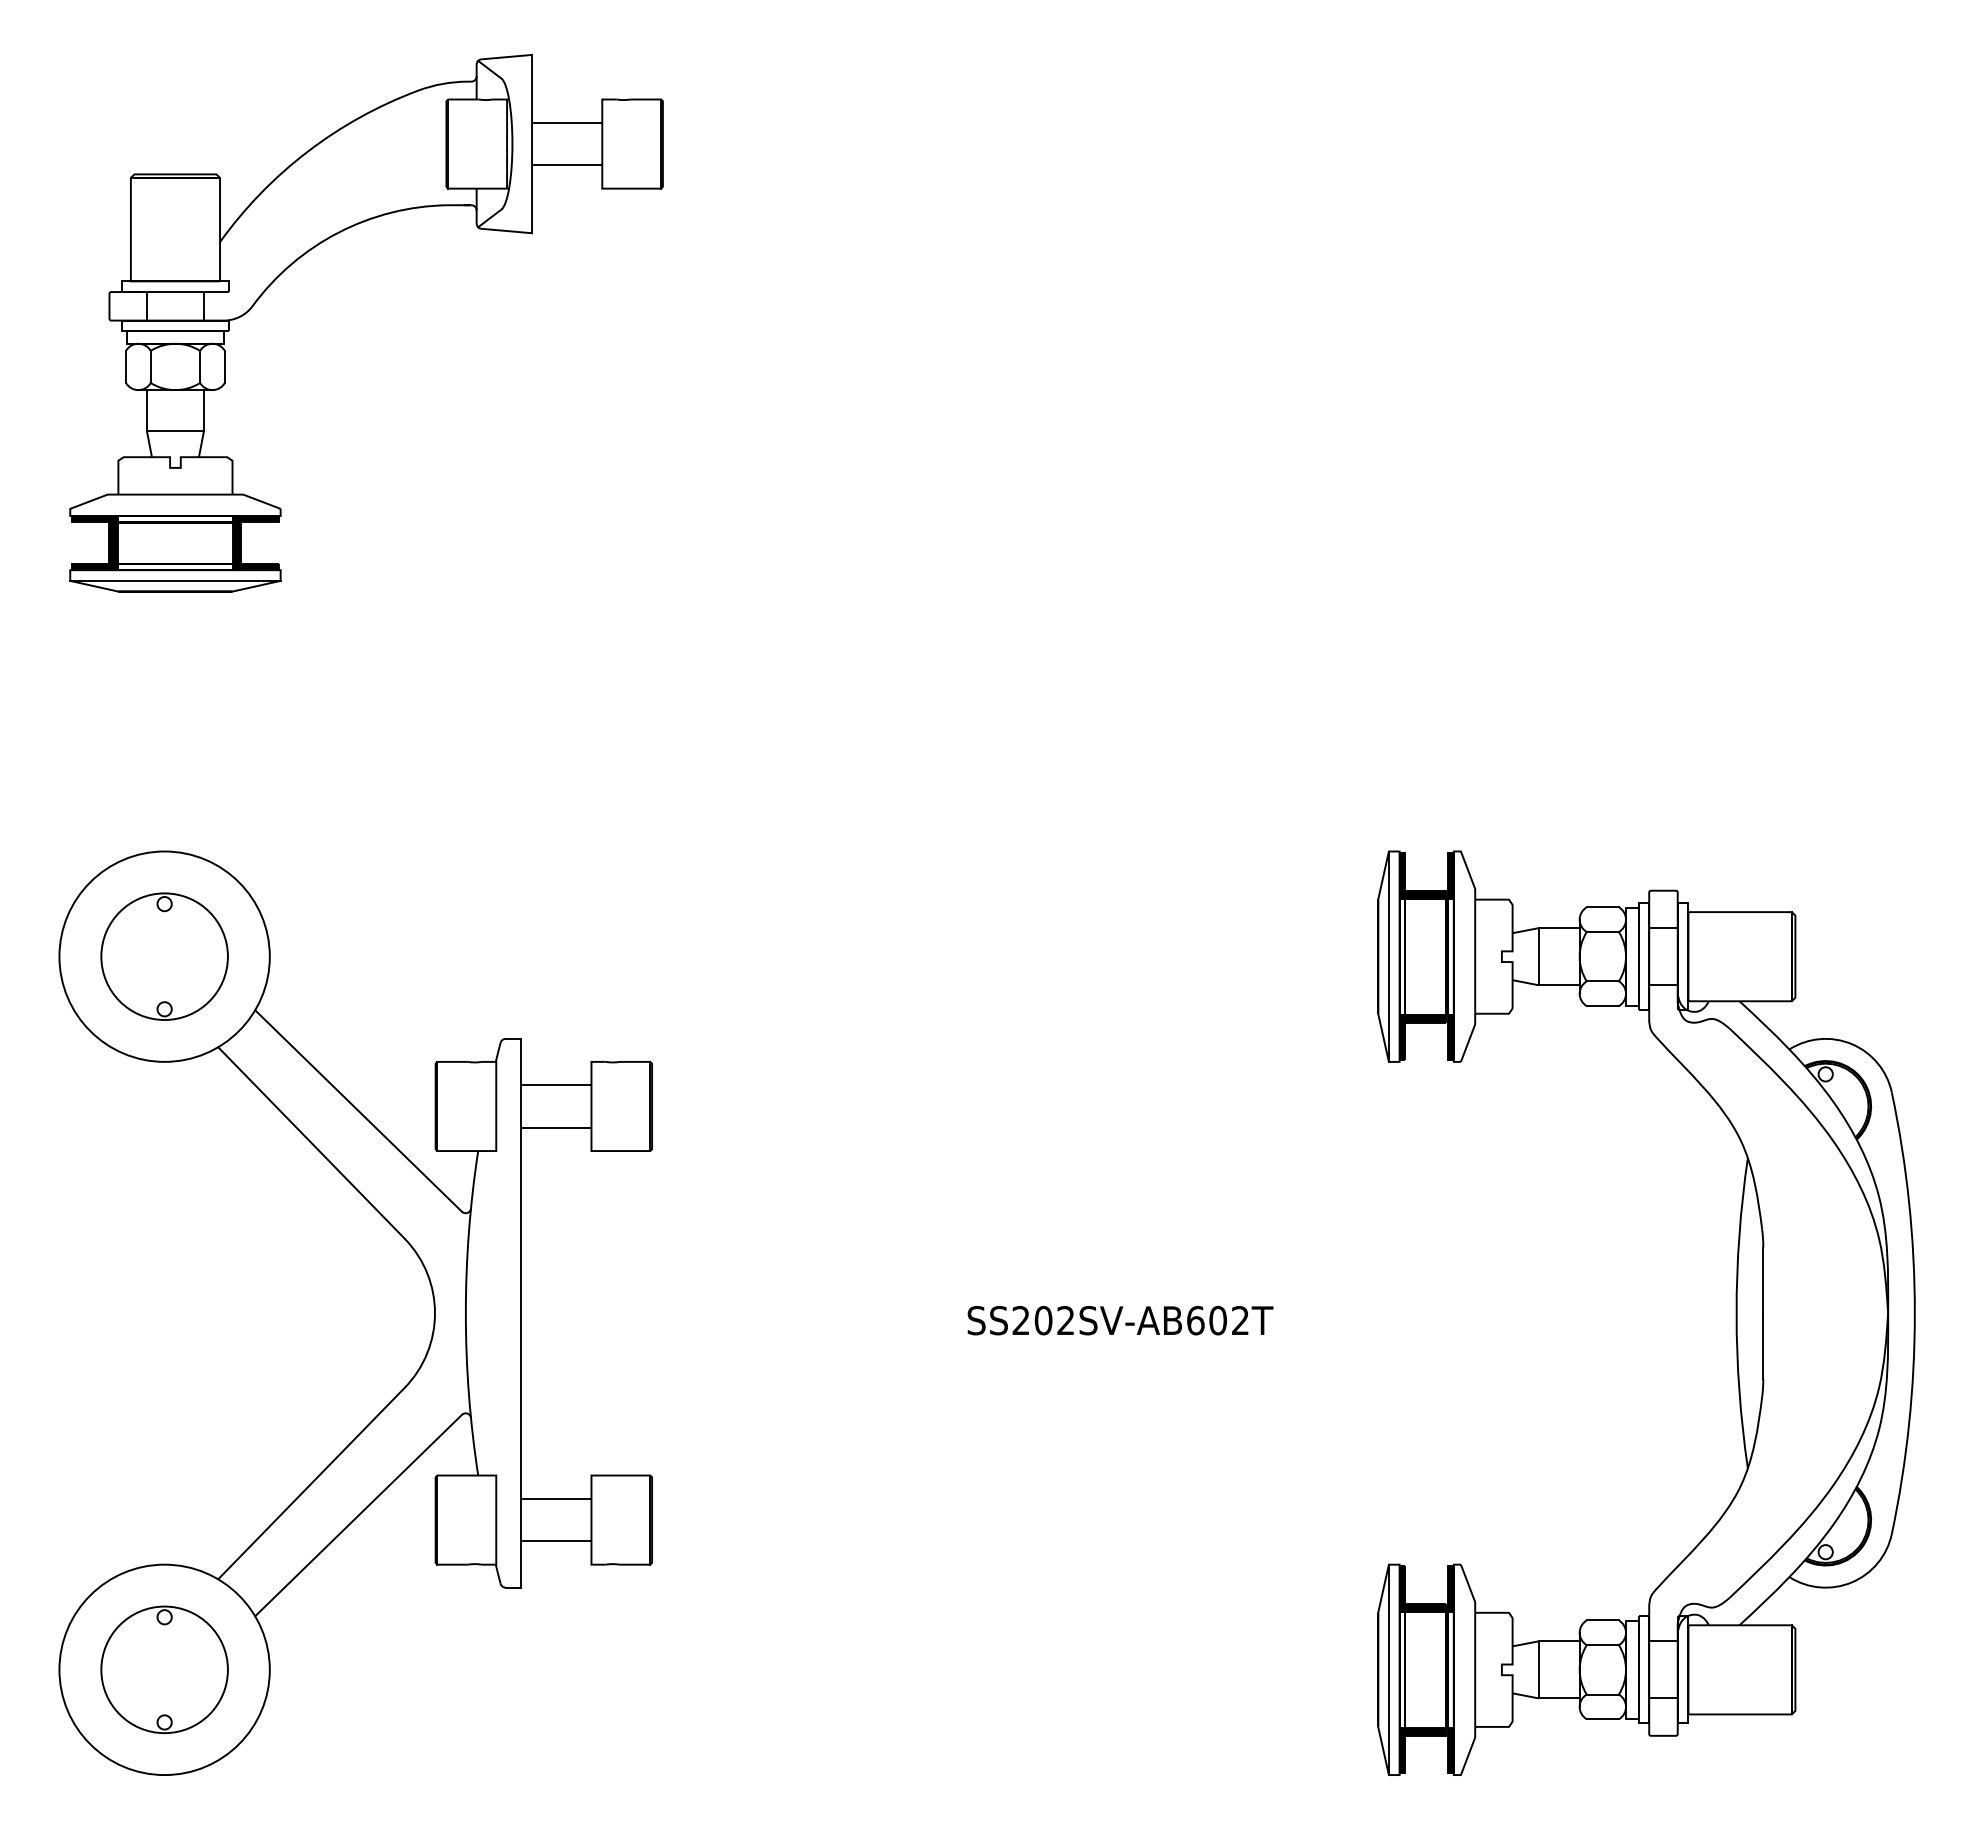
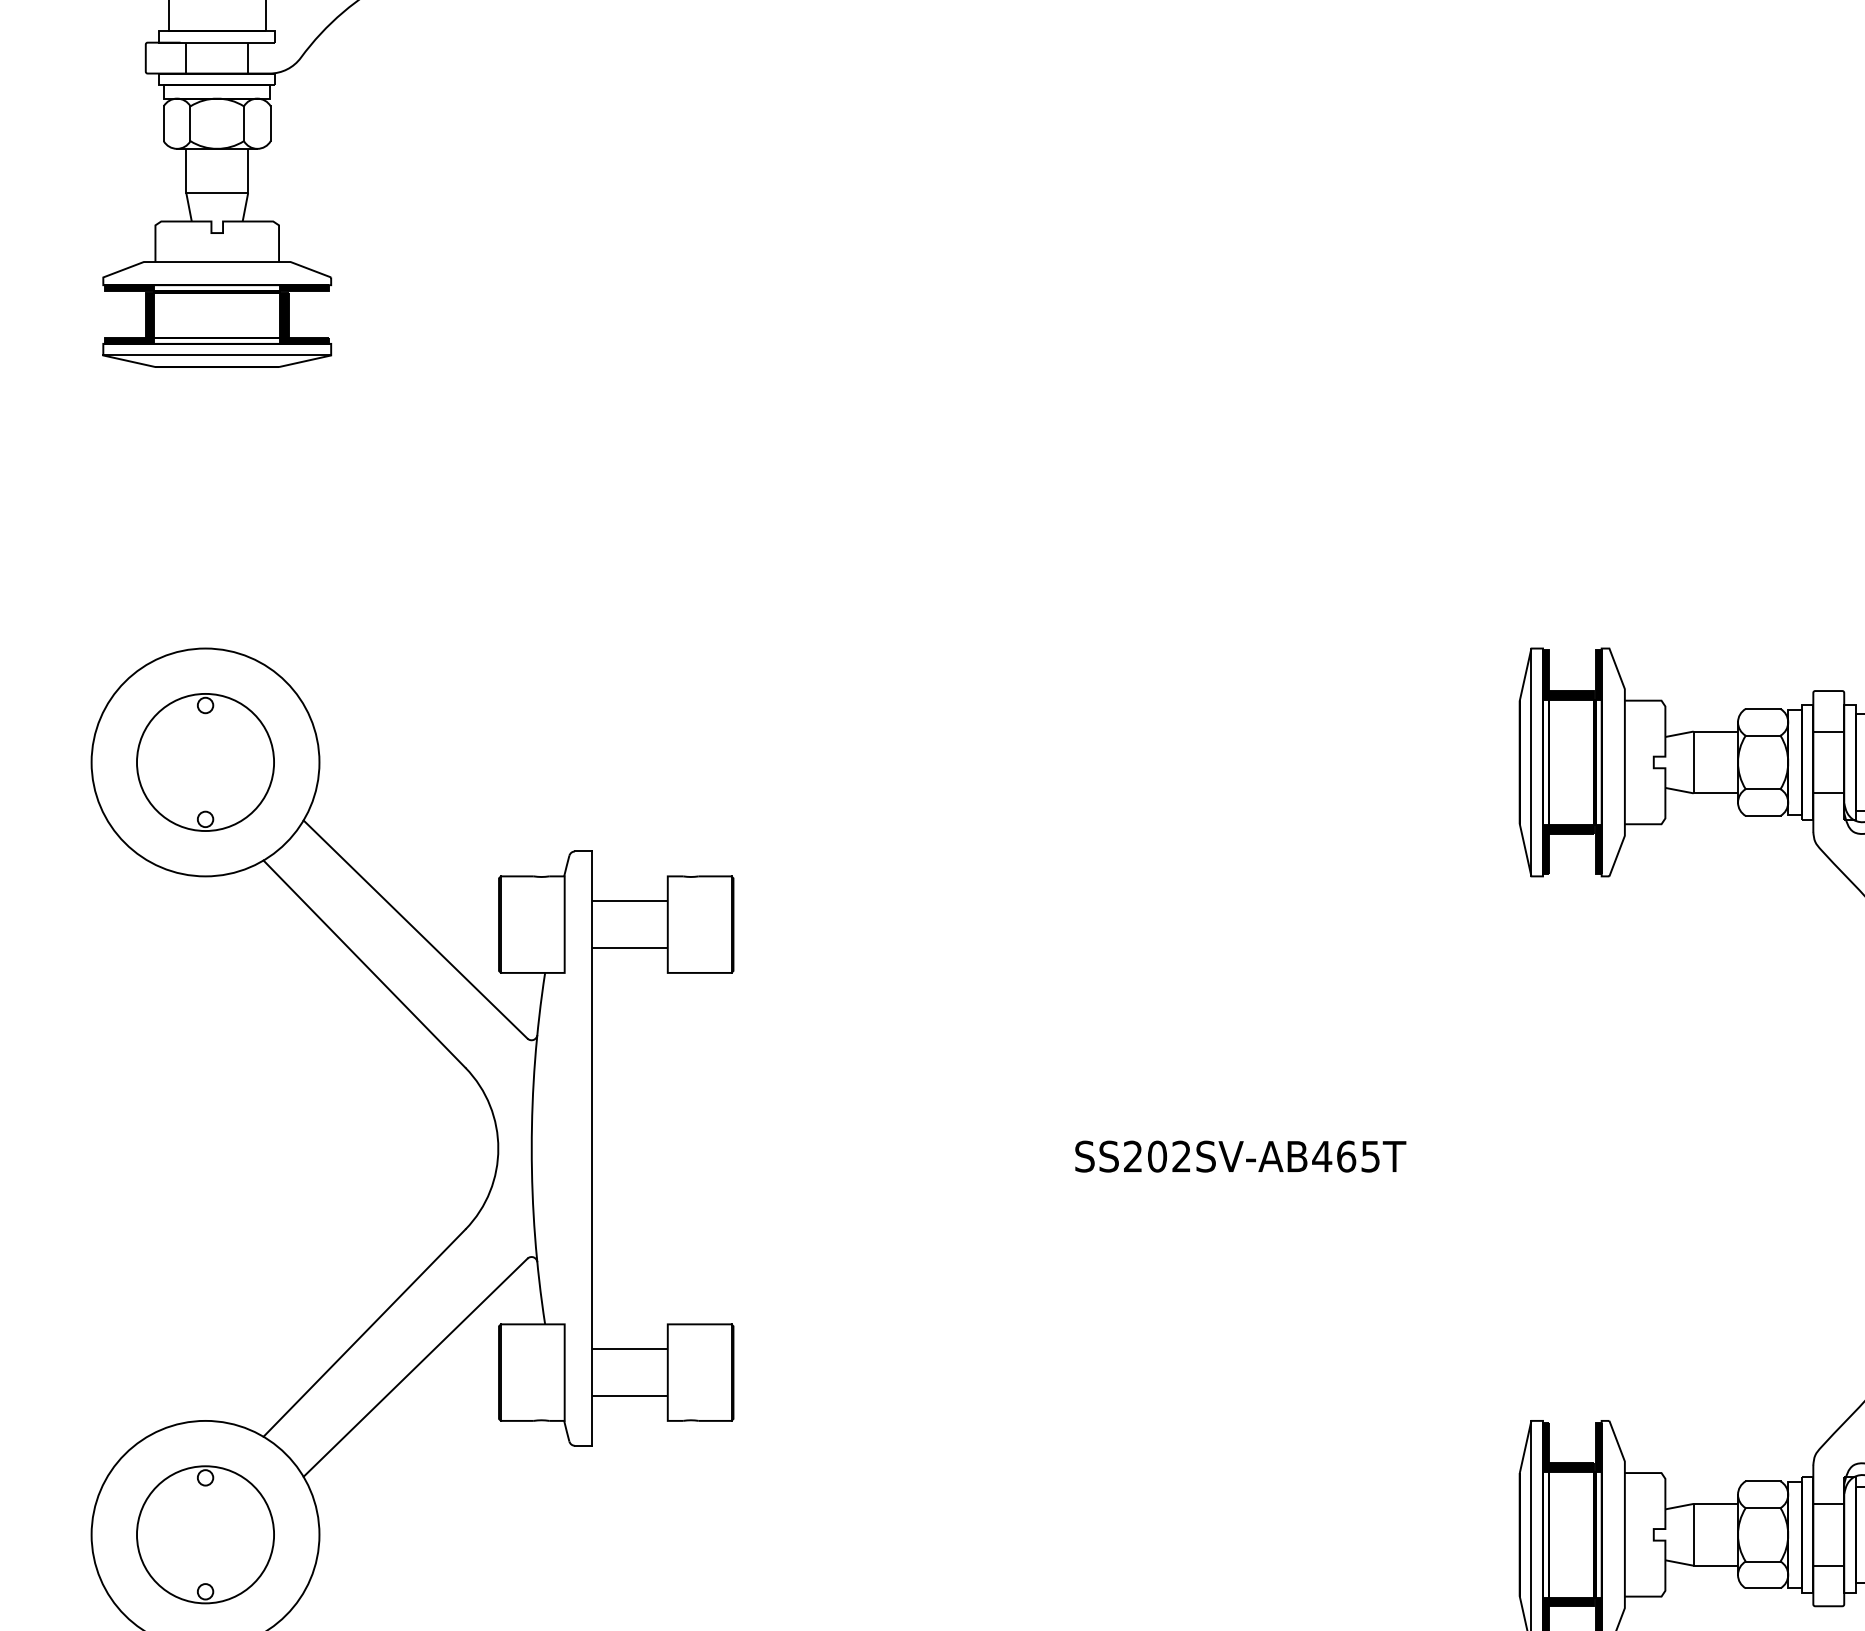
text: (1217, 1320) -> (1345, 1156), SS202SV-AB602T -> SS202SV-AB465T

